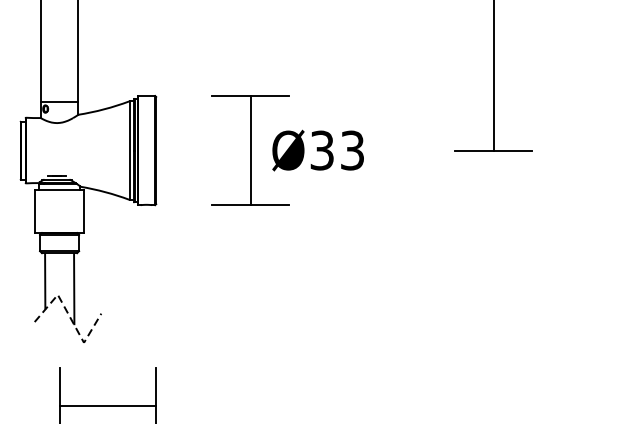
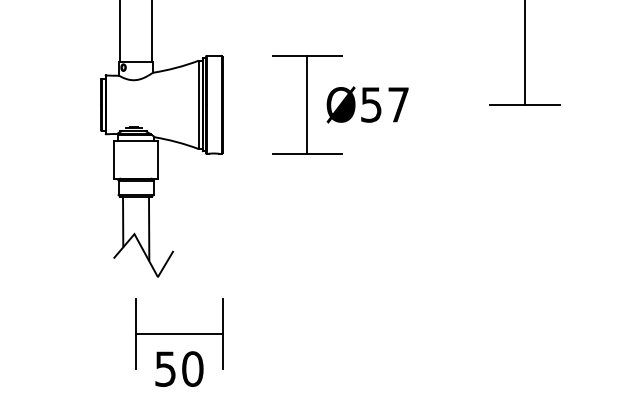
text: (336, 150) -> (384, 104), Ø33 -> Ø57
line: (70, 318) -> (145, 255), dashed -> solid

